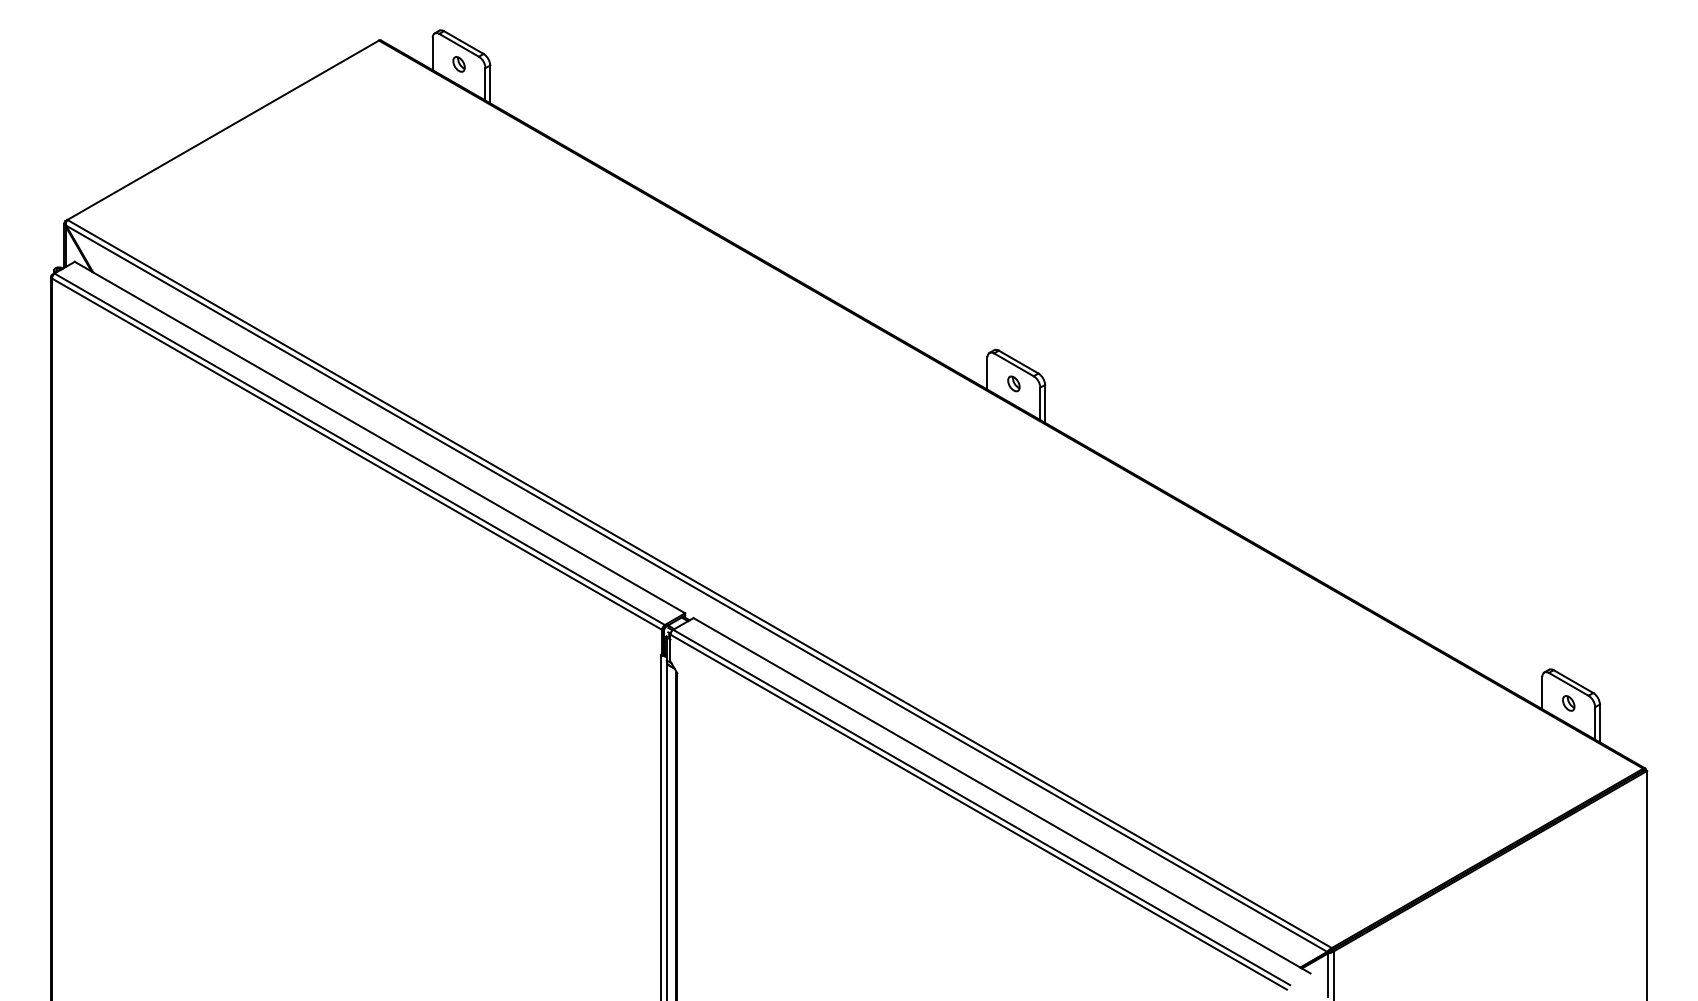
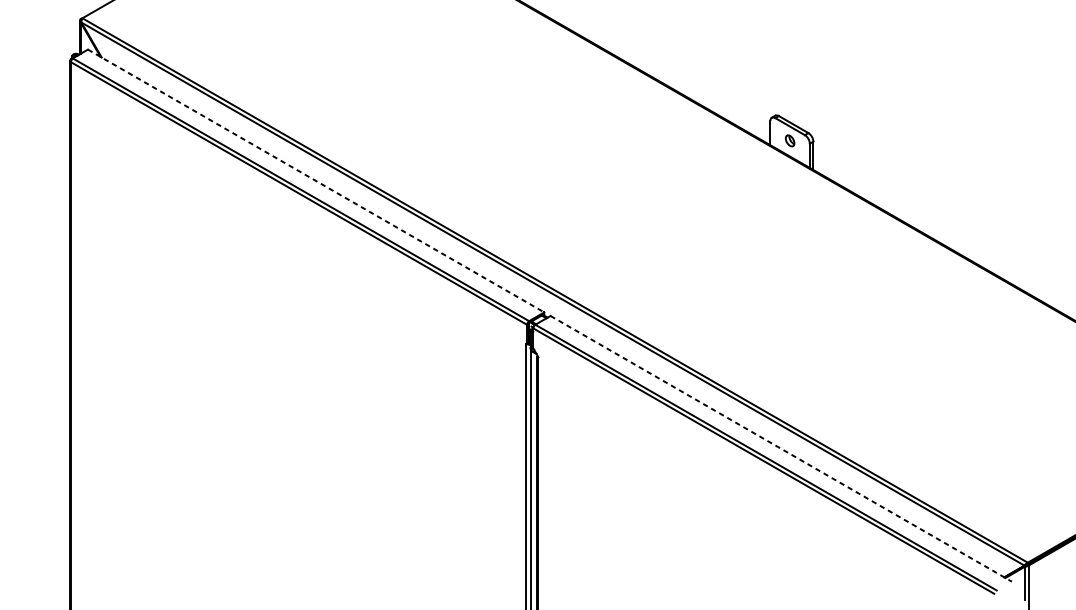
line: (380, 437) -> (316, 180), solid -> dashed
line: (1002, 796) -> (781, 449), solid -> dashed

